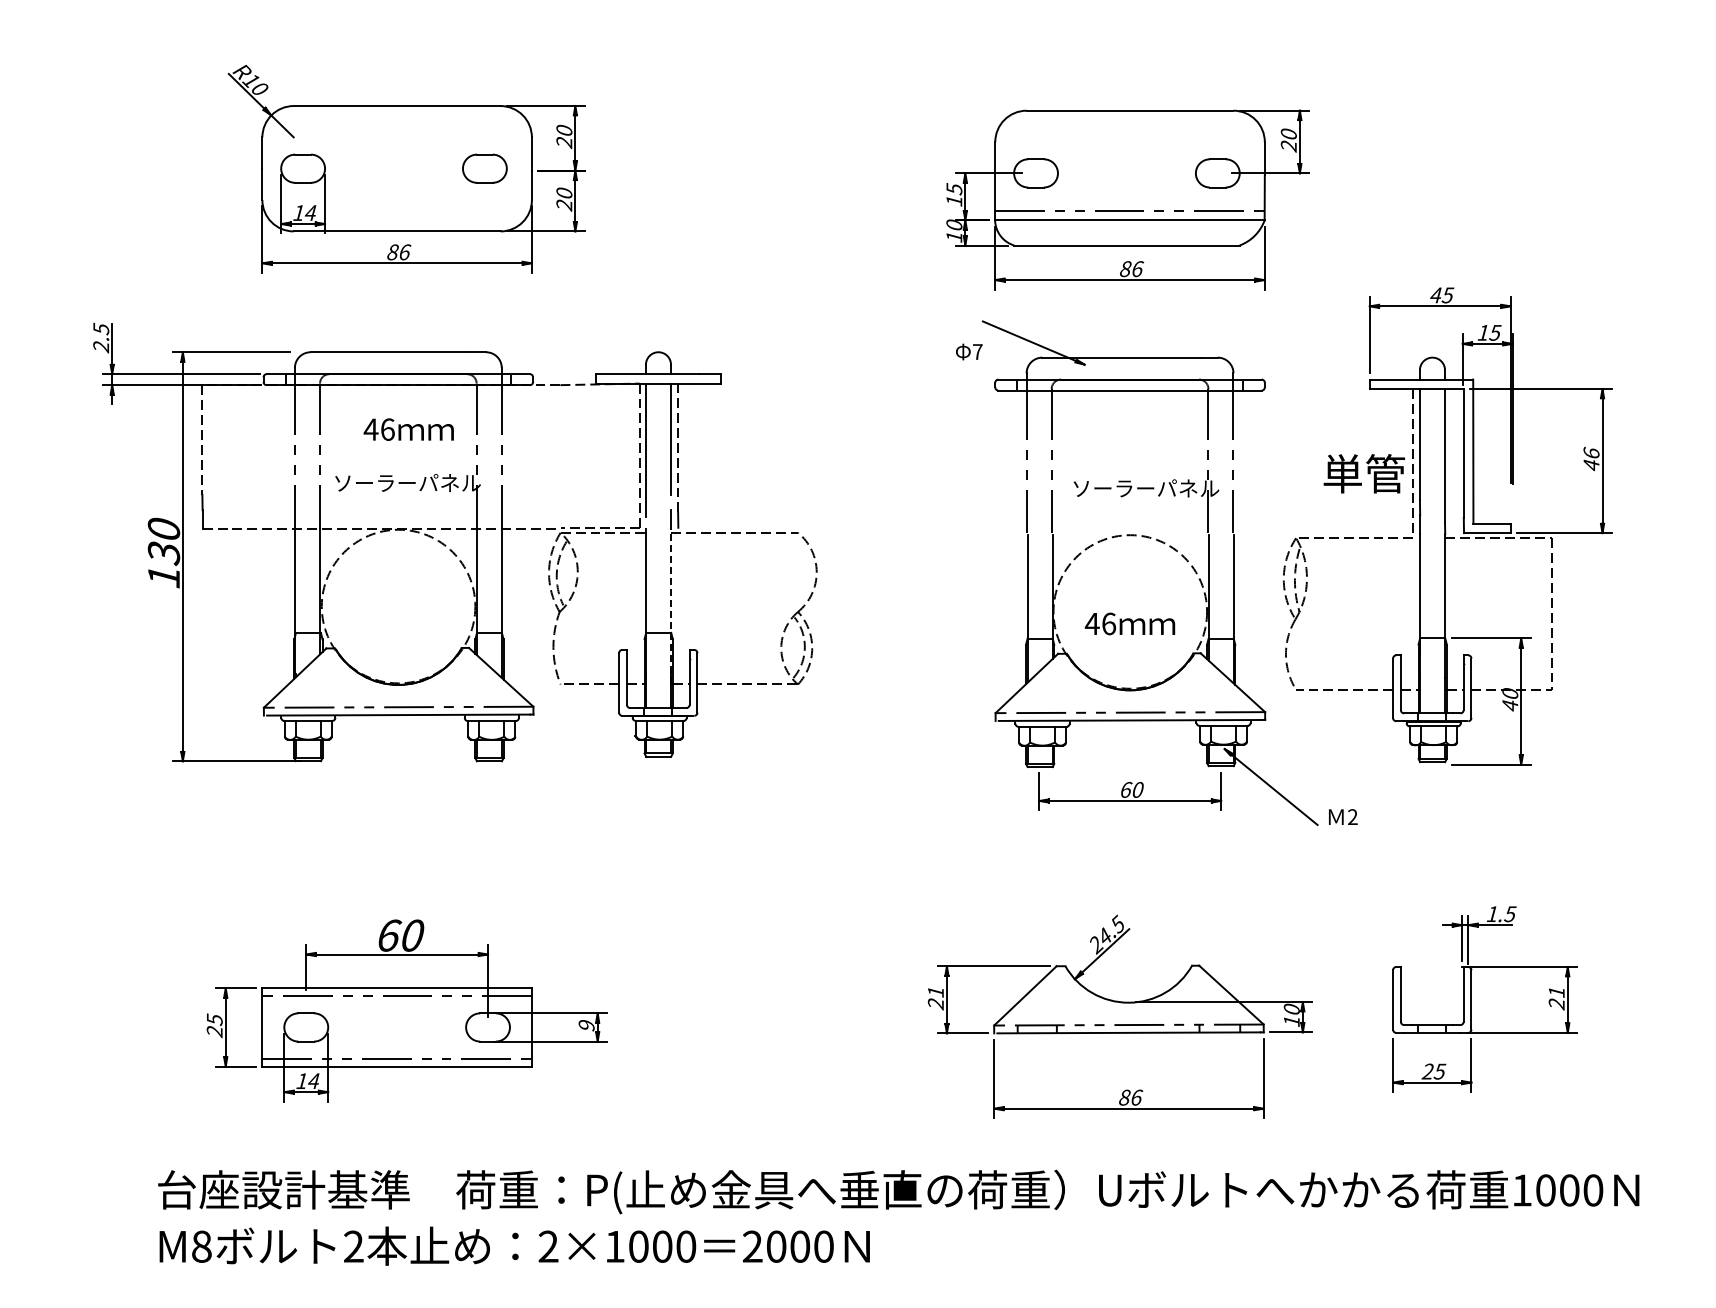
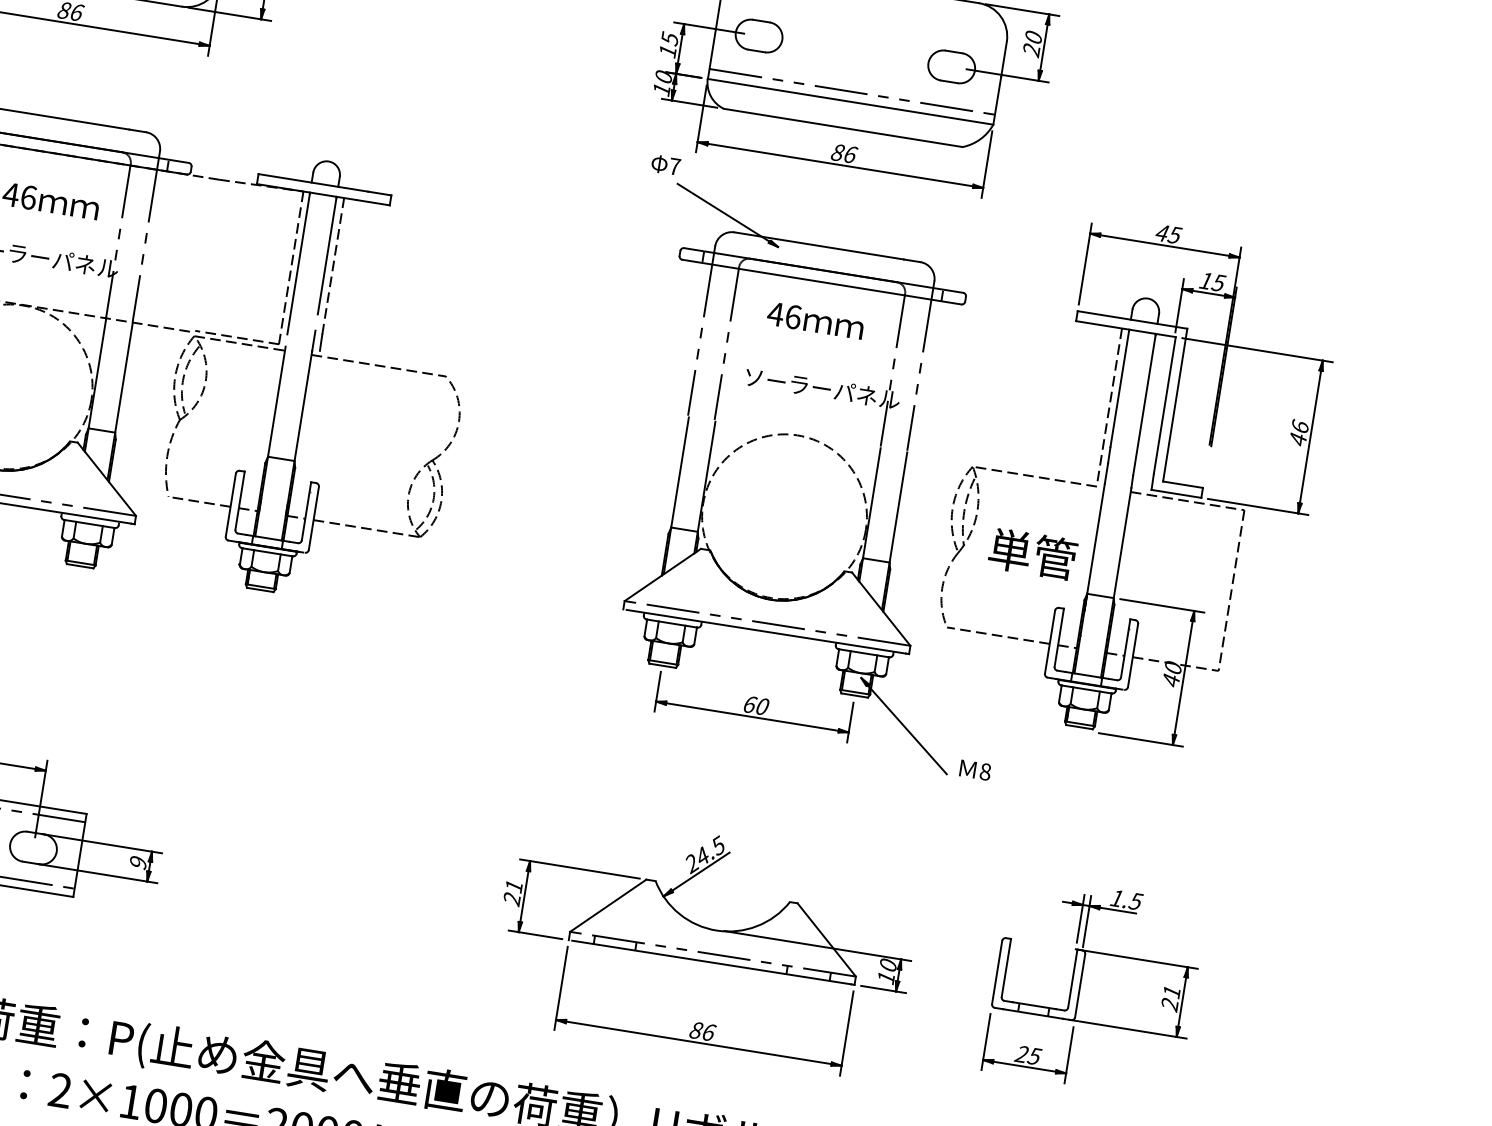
text: (969, 351) -> (666, 164), moved
text: (1363, 473) -> (1032, 553), moved
line: (671, 606) -> (299, 433), dashed -> solid
text: (1129, 623) -> (815, 320), moved
text: (1352, 817) -> (985, 772), 2 -> 8

